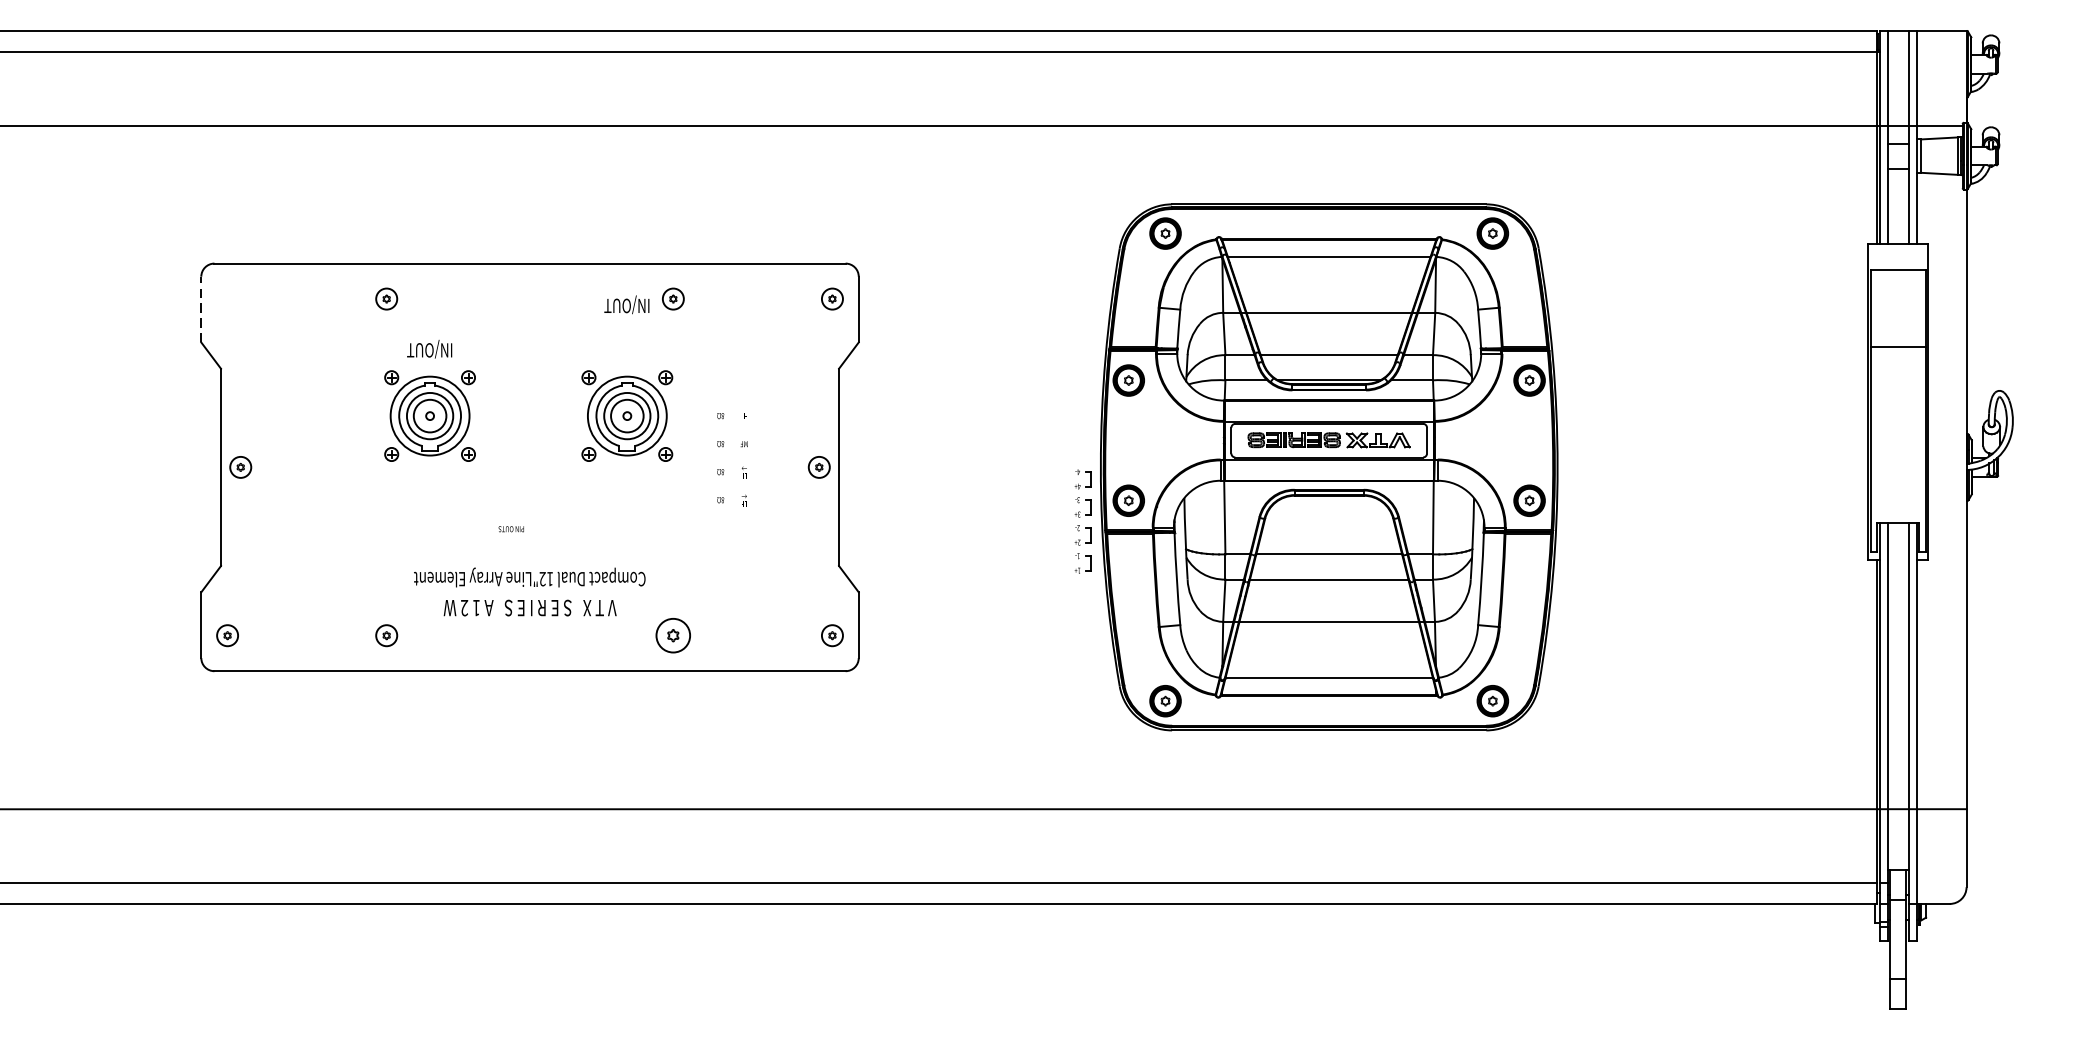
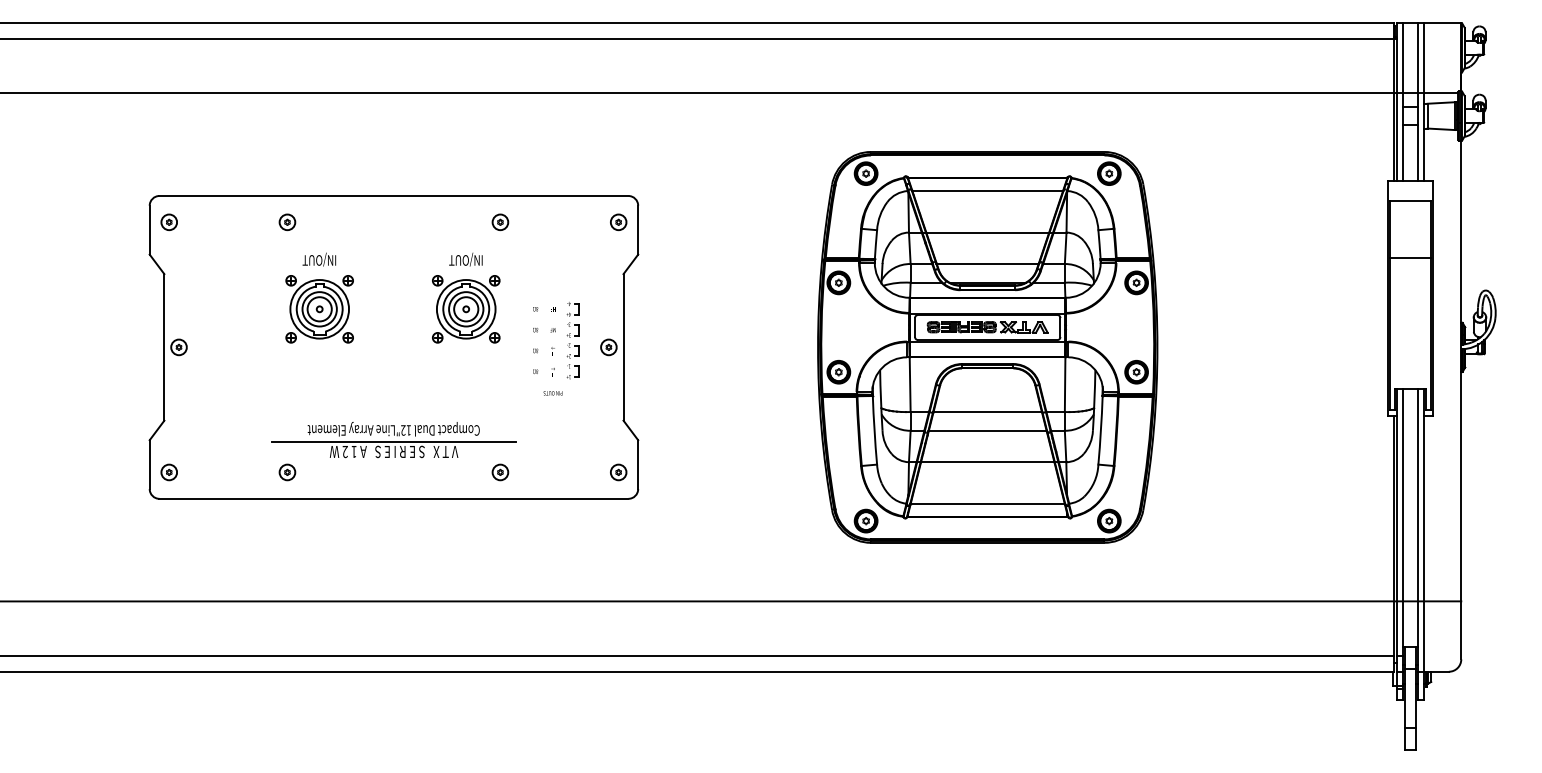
part: (226, 299) -> (168, 222), added
text: (626, 304) -> (465, 259), moved
line: (201, 308) -> (149, 229), dashed -> solid
part: (1082, 521) -> (572, 340), moved
text: (510, 529) -> (552, 393), moved
line: (529, 595) -> (393, 442), added
part: (673, 635) -> (500, 472), size x0.62

